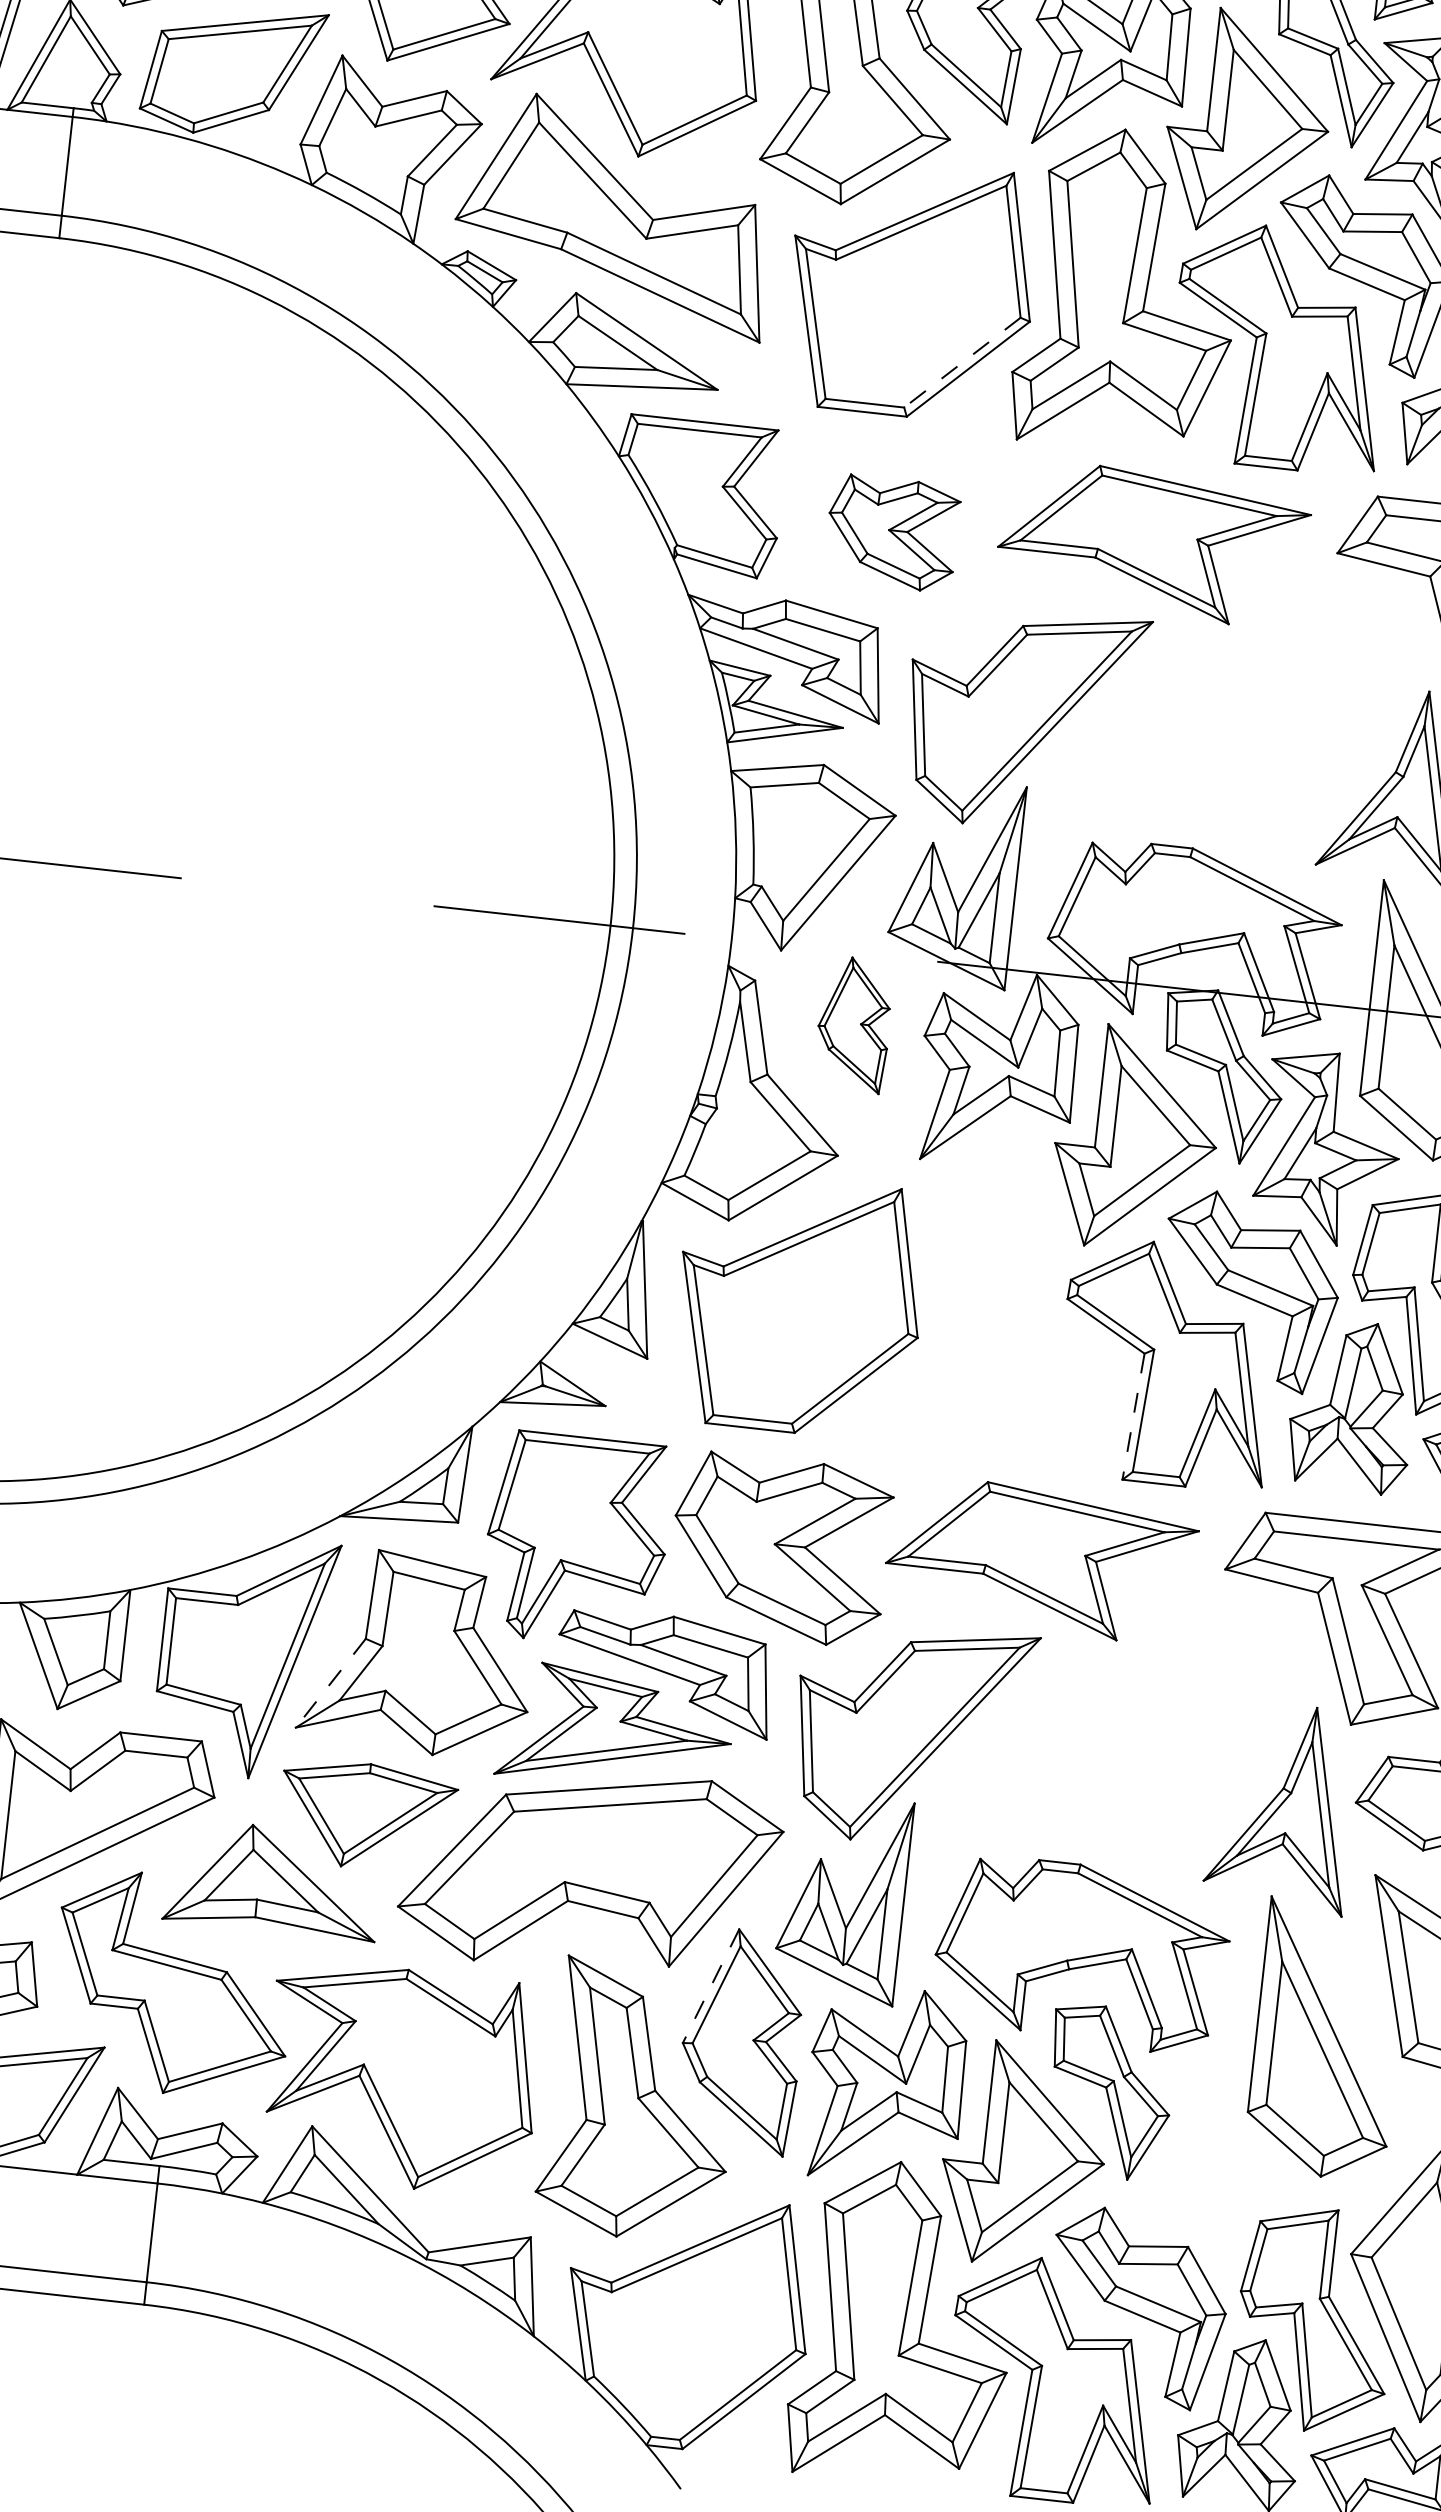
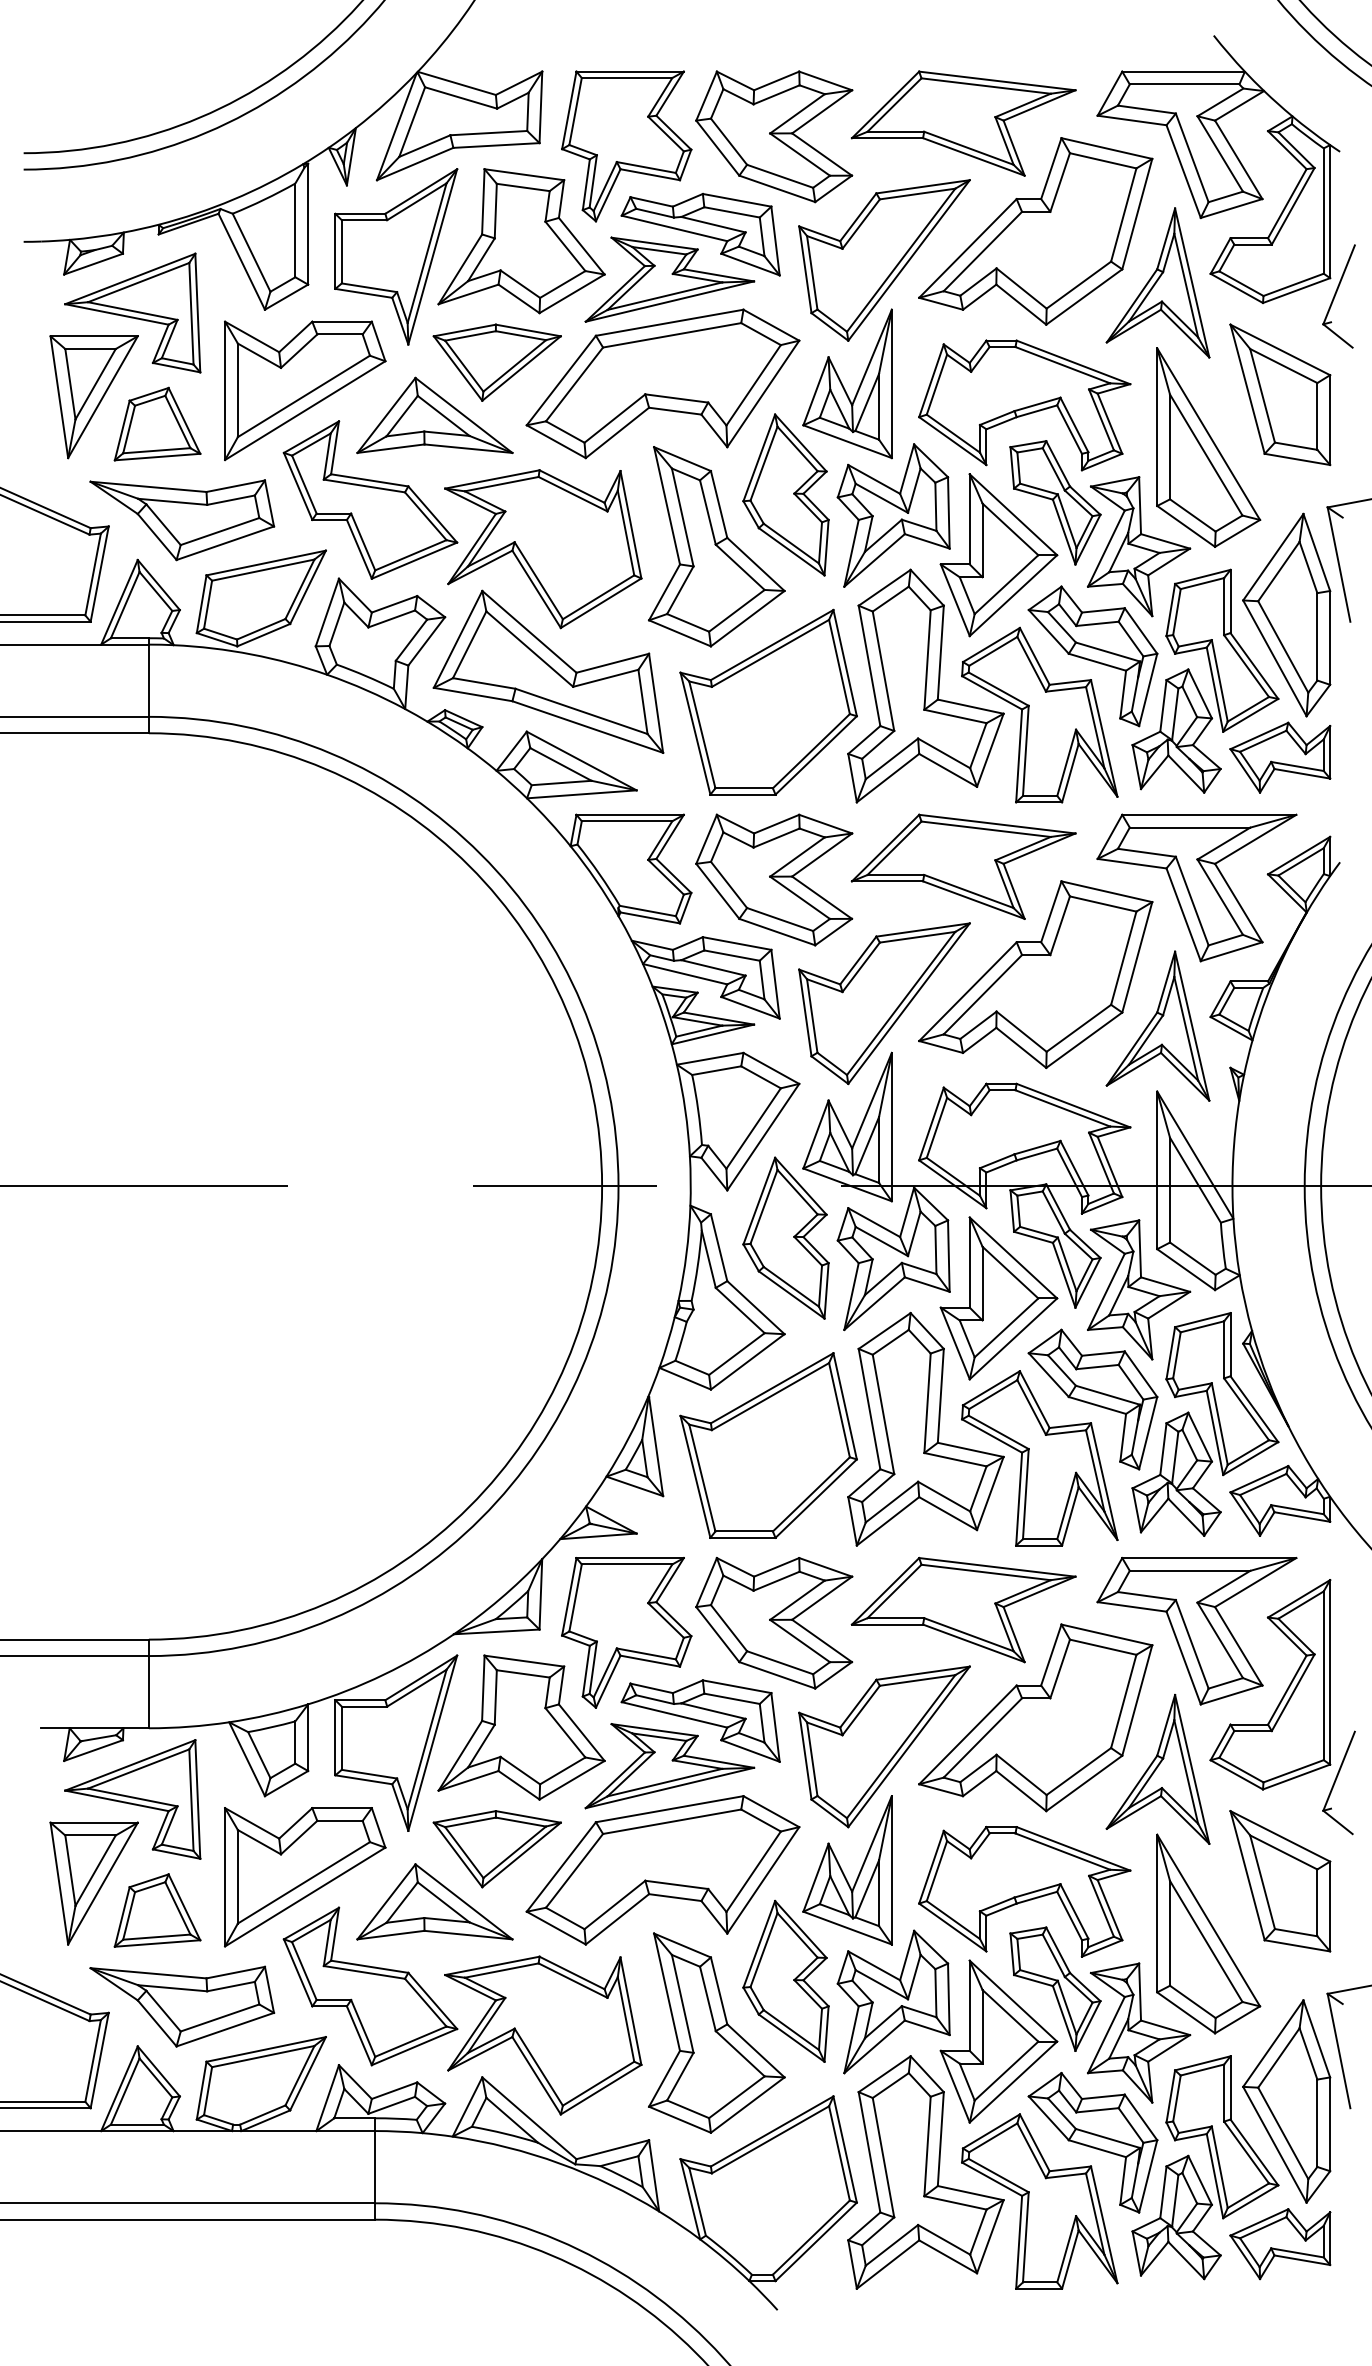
line: (962, 363) -> (811, 751), dashed -> solid
part: (892, 532) -> (774, 879), size x1.67
part: (1235, 701) -> (1035, 974), added
part: (853, 1023) -> (785, 1237), size x1.67
part: (1016, 1305) -> (925, 1428), added
line: (1133, 1417) -> (1019, 1499), dashed -> solid
line: (330, 1684) -> (460, 1756), dashed -> solid
part: (1122, 1717) -> (1035, 1717), added
line: (711, 1986) -> (759, 1944), dashed -> solid
part: (1217, 2164) -> (1139, 2032), added

